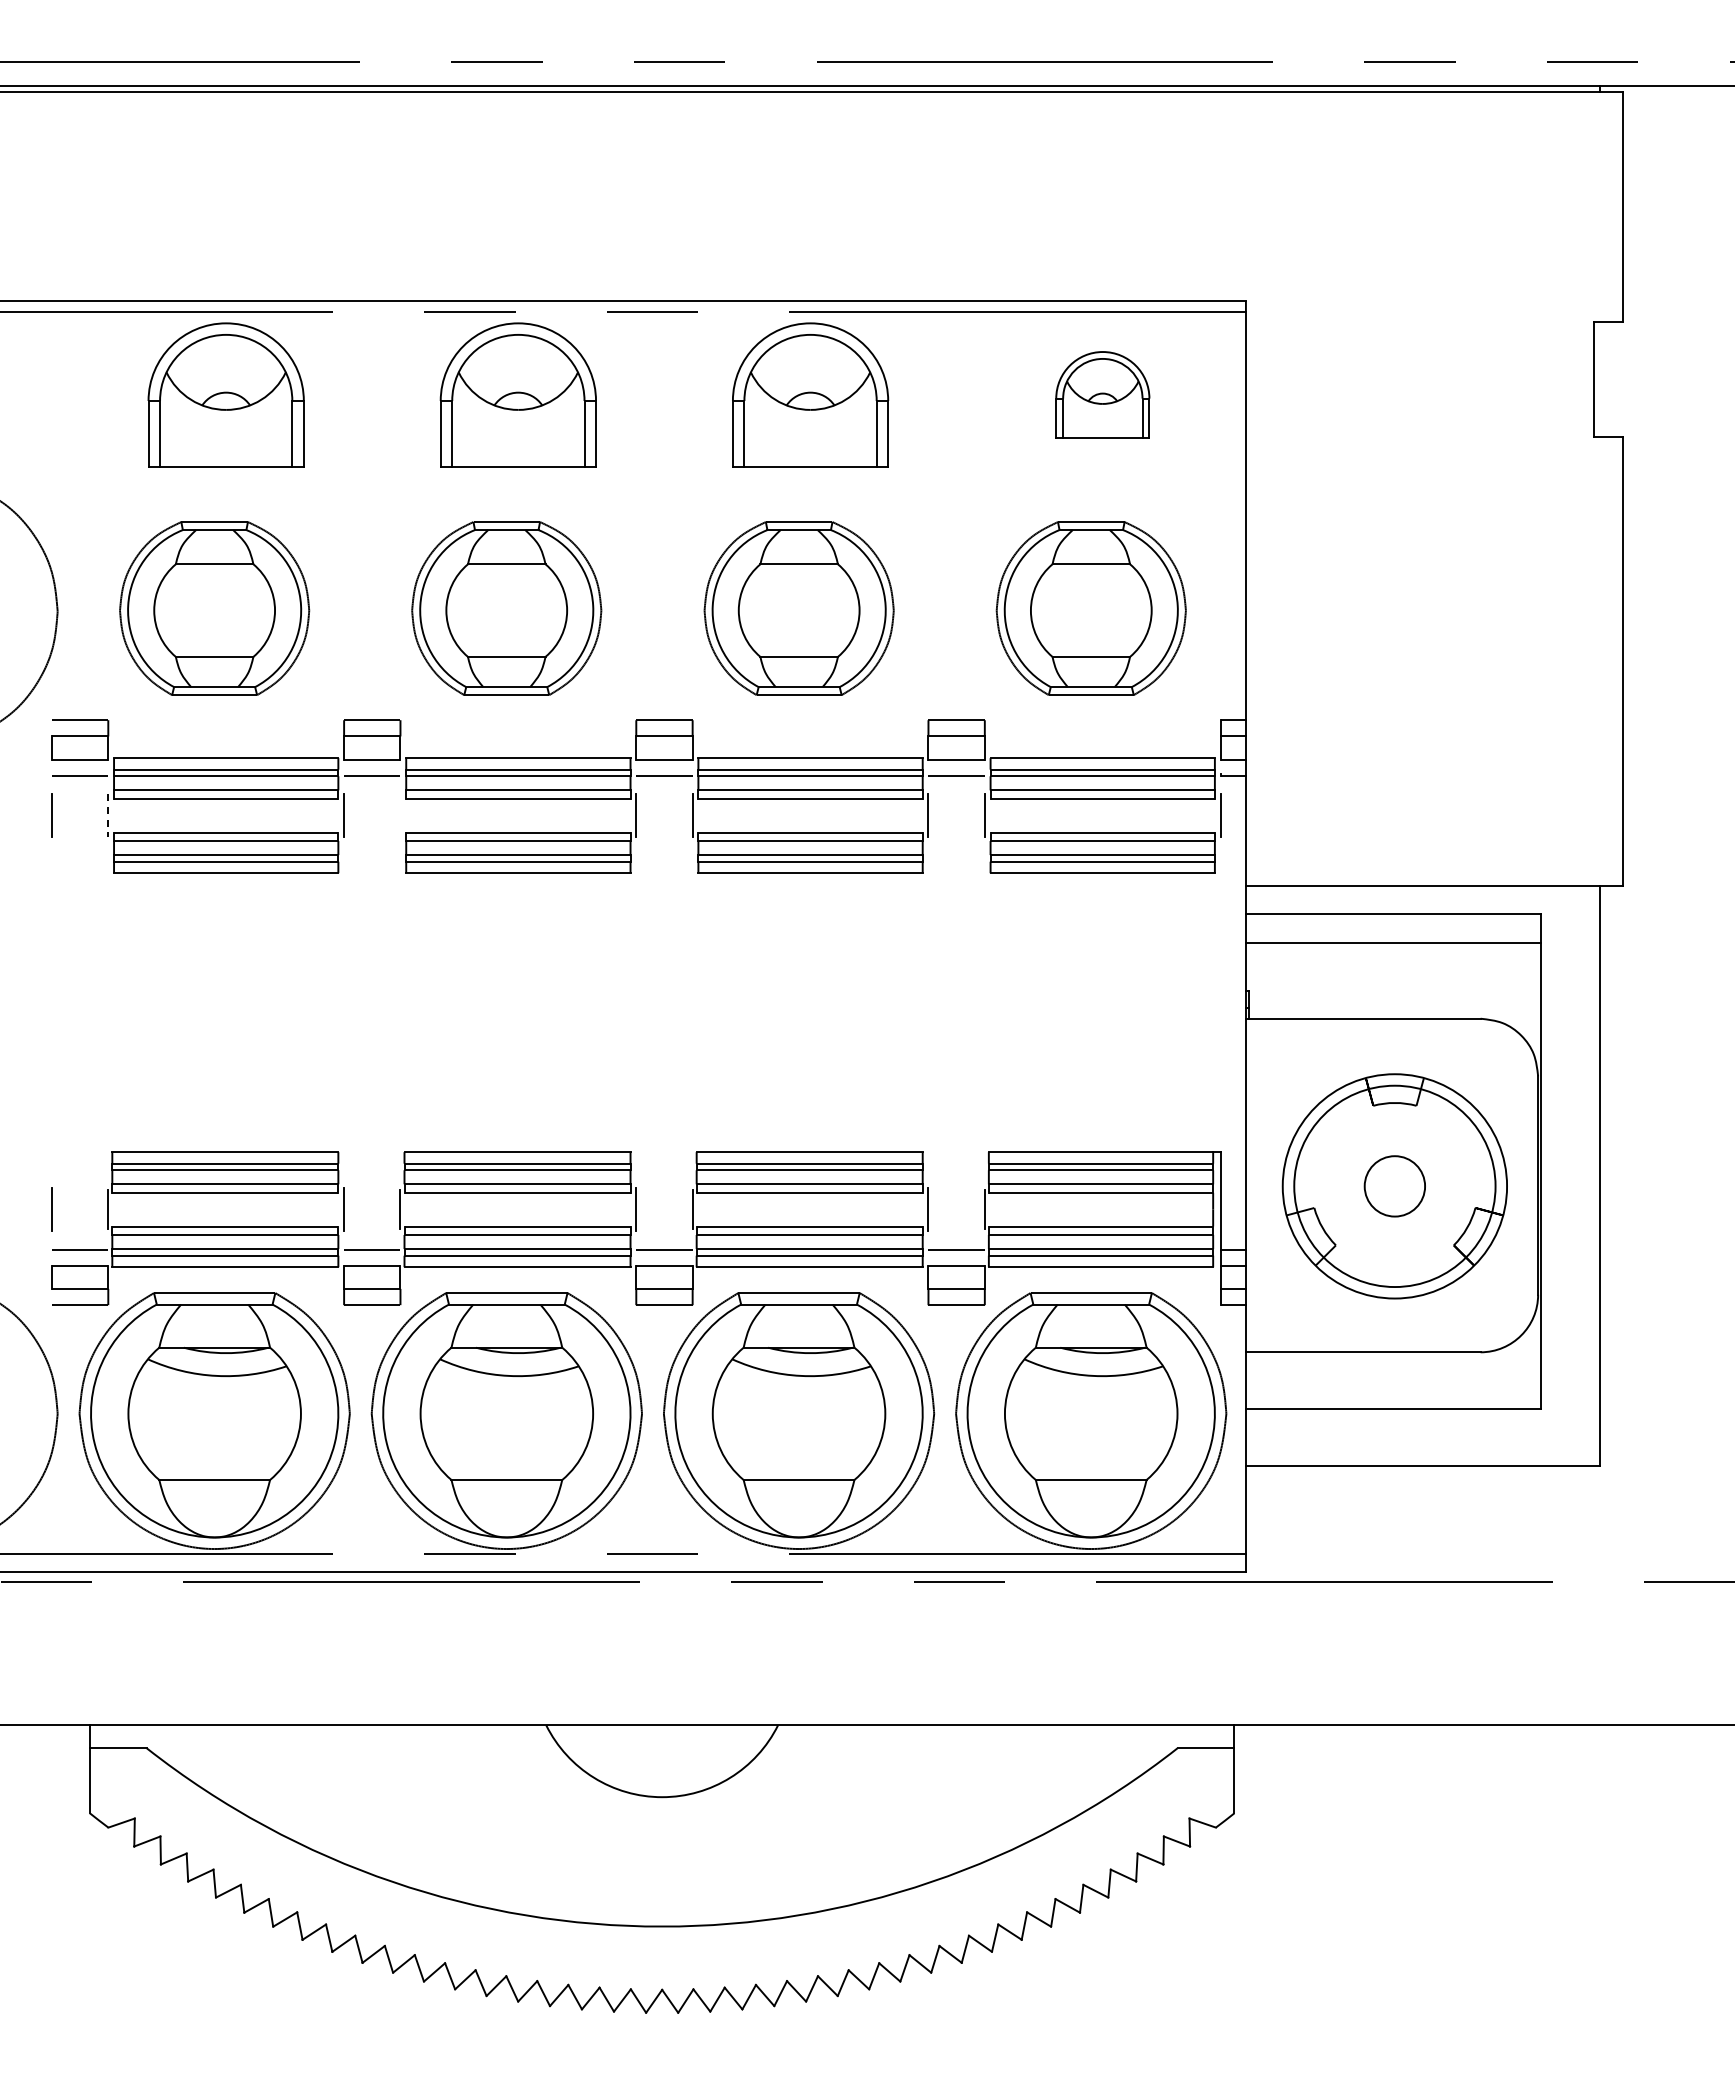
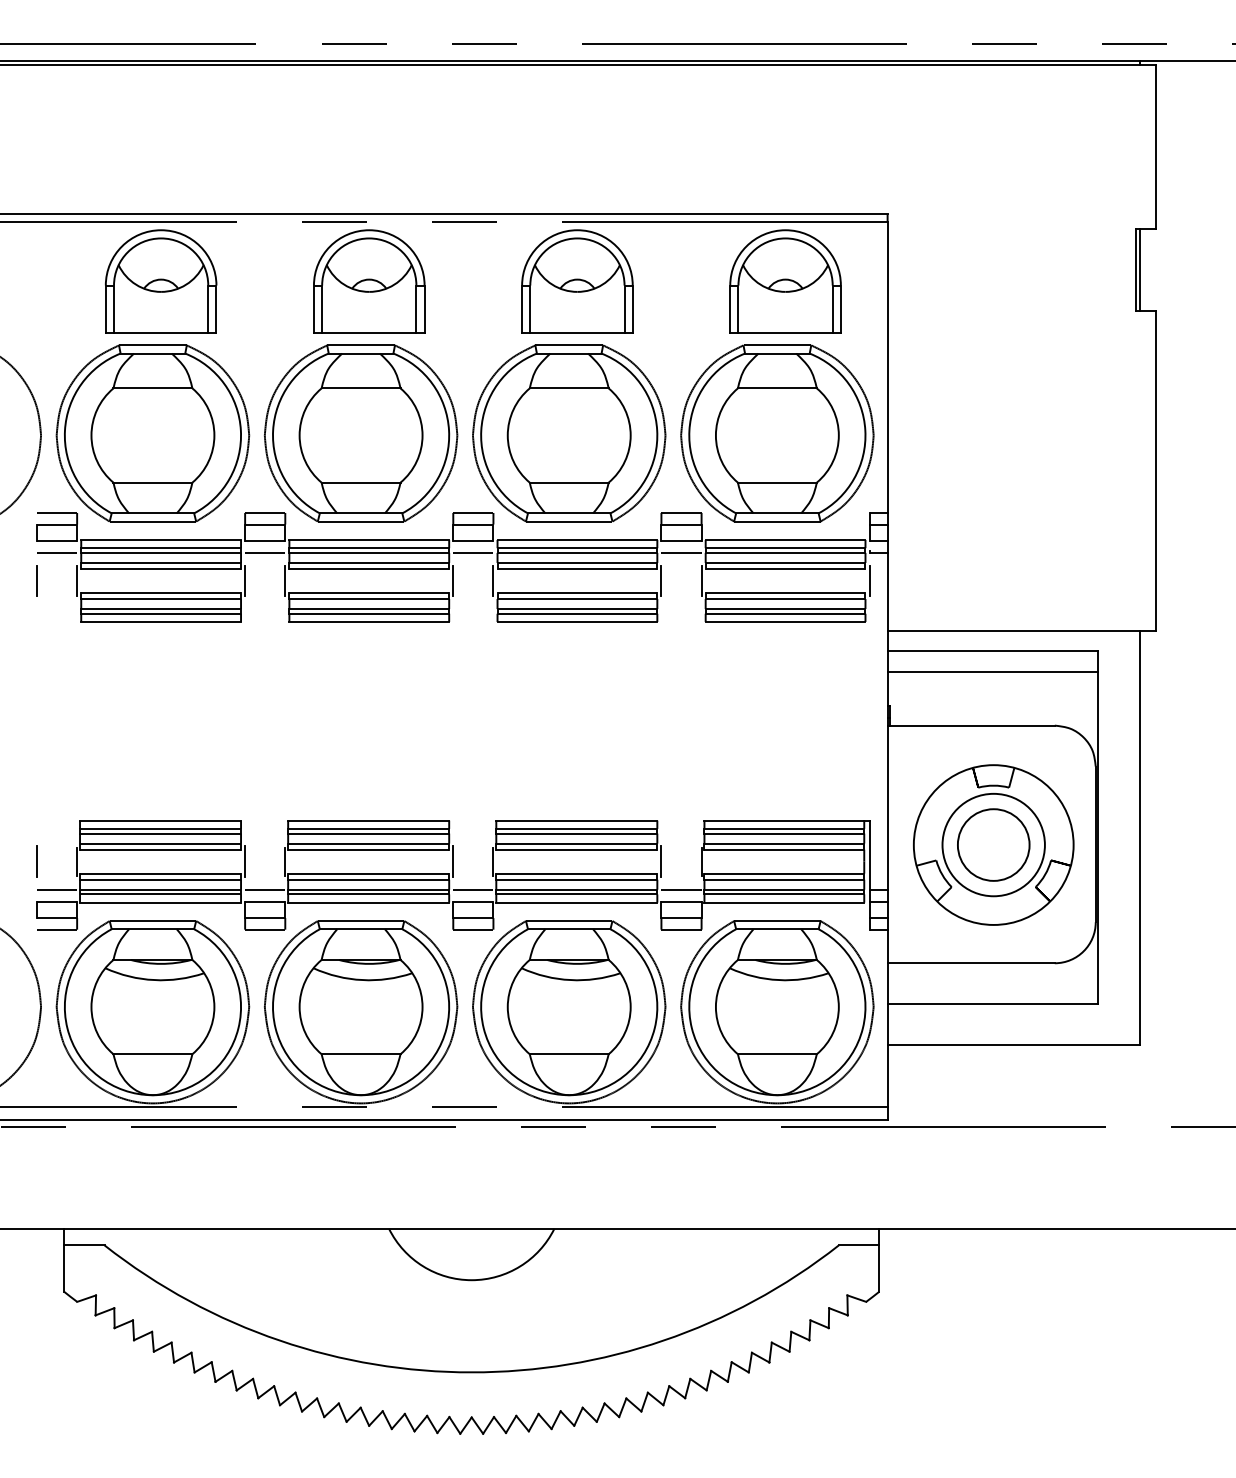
line: (1599, 378) -> (1139, 269), added
part: (1102, 394) -> (785, 280), size x1.67
part: (214, 608) -> (152, 433), size x1.43
part: (506, 608) -> (360, 433), size x1.43
part: (799, 608) -> (569, 433), size x1.43
part: (1091, 608) -> (777, 433), size x1.43
line: (400, 815) -> (285, 580), added
line: (108, 816) -> (77, 581), dashed -> solid
circle: (1394, 1186) -> (993, 845), size x0.71
circle: (1394, 1186) -> (993, 845), size x1.67

